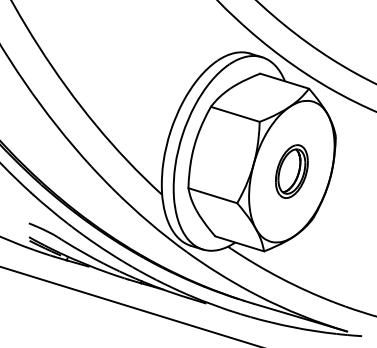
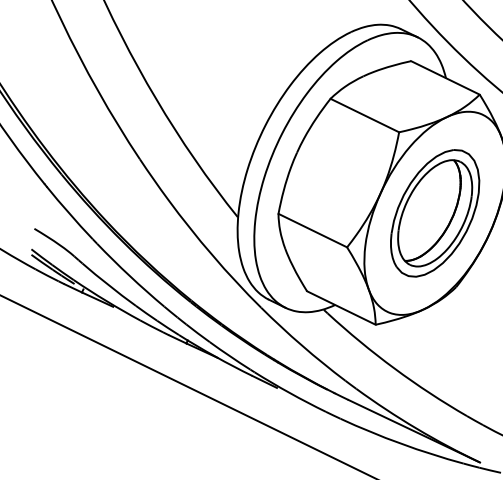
part: (291, 171) -> (434, 213), size x1.67

